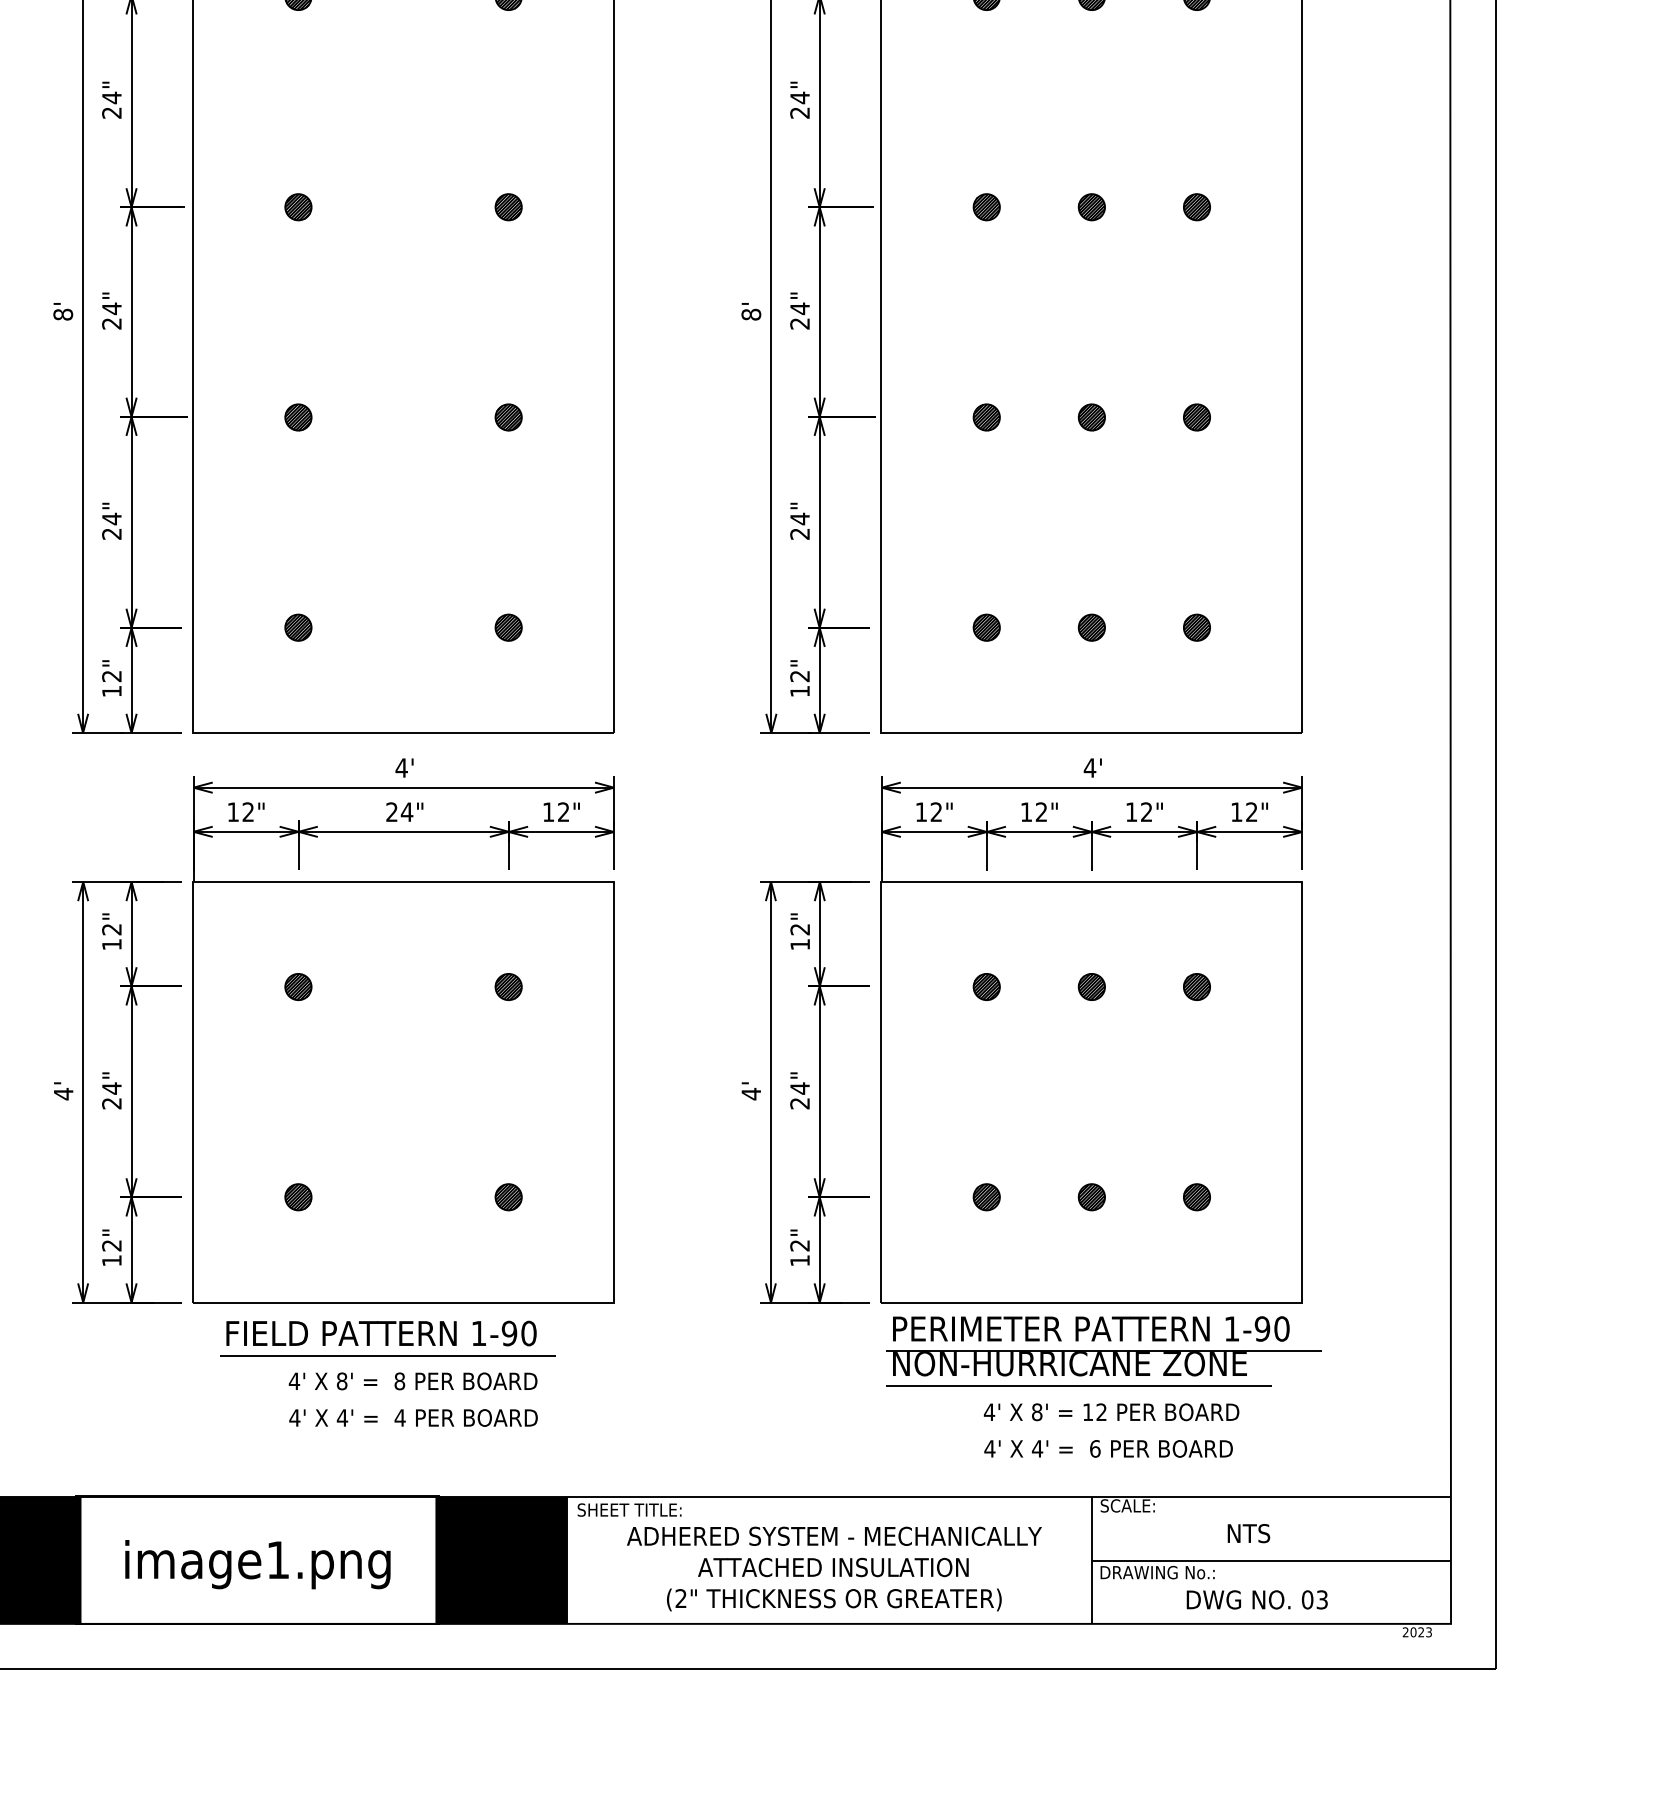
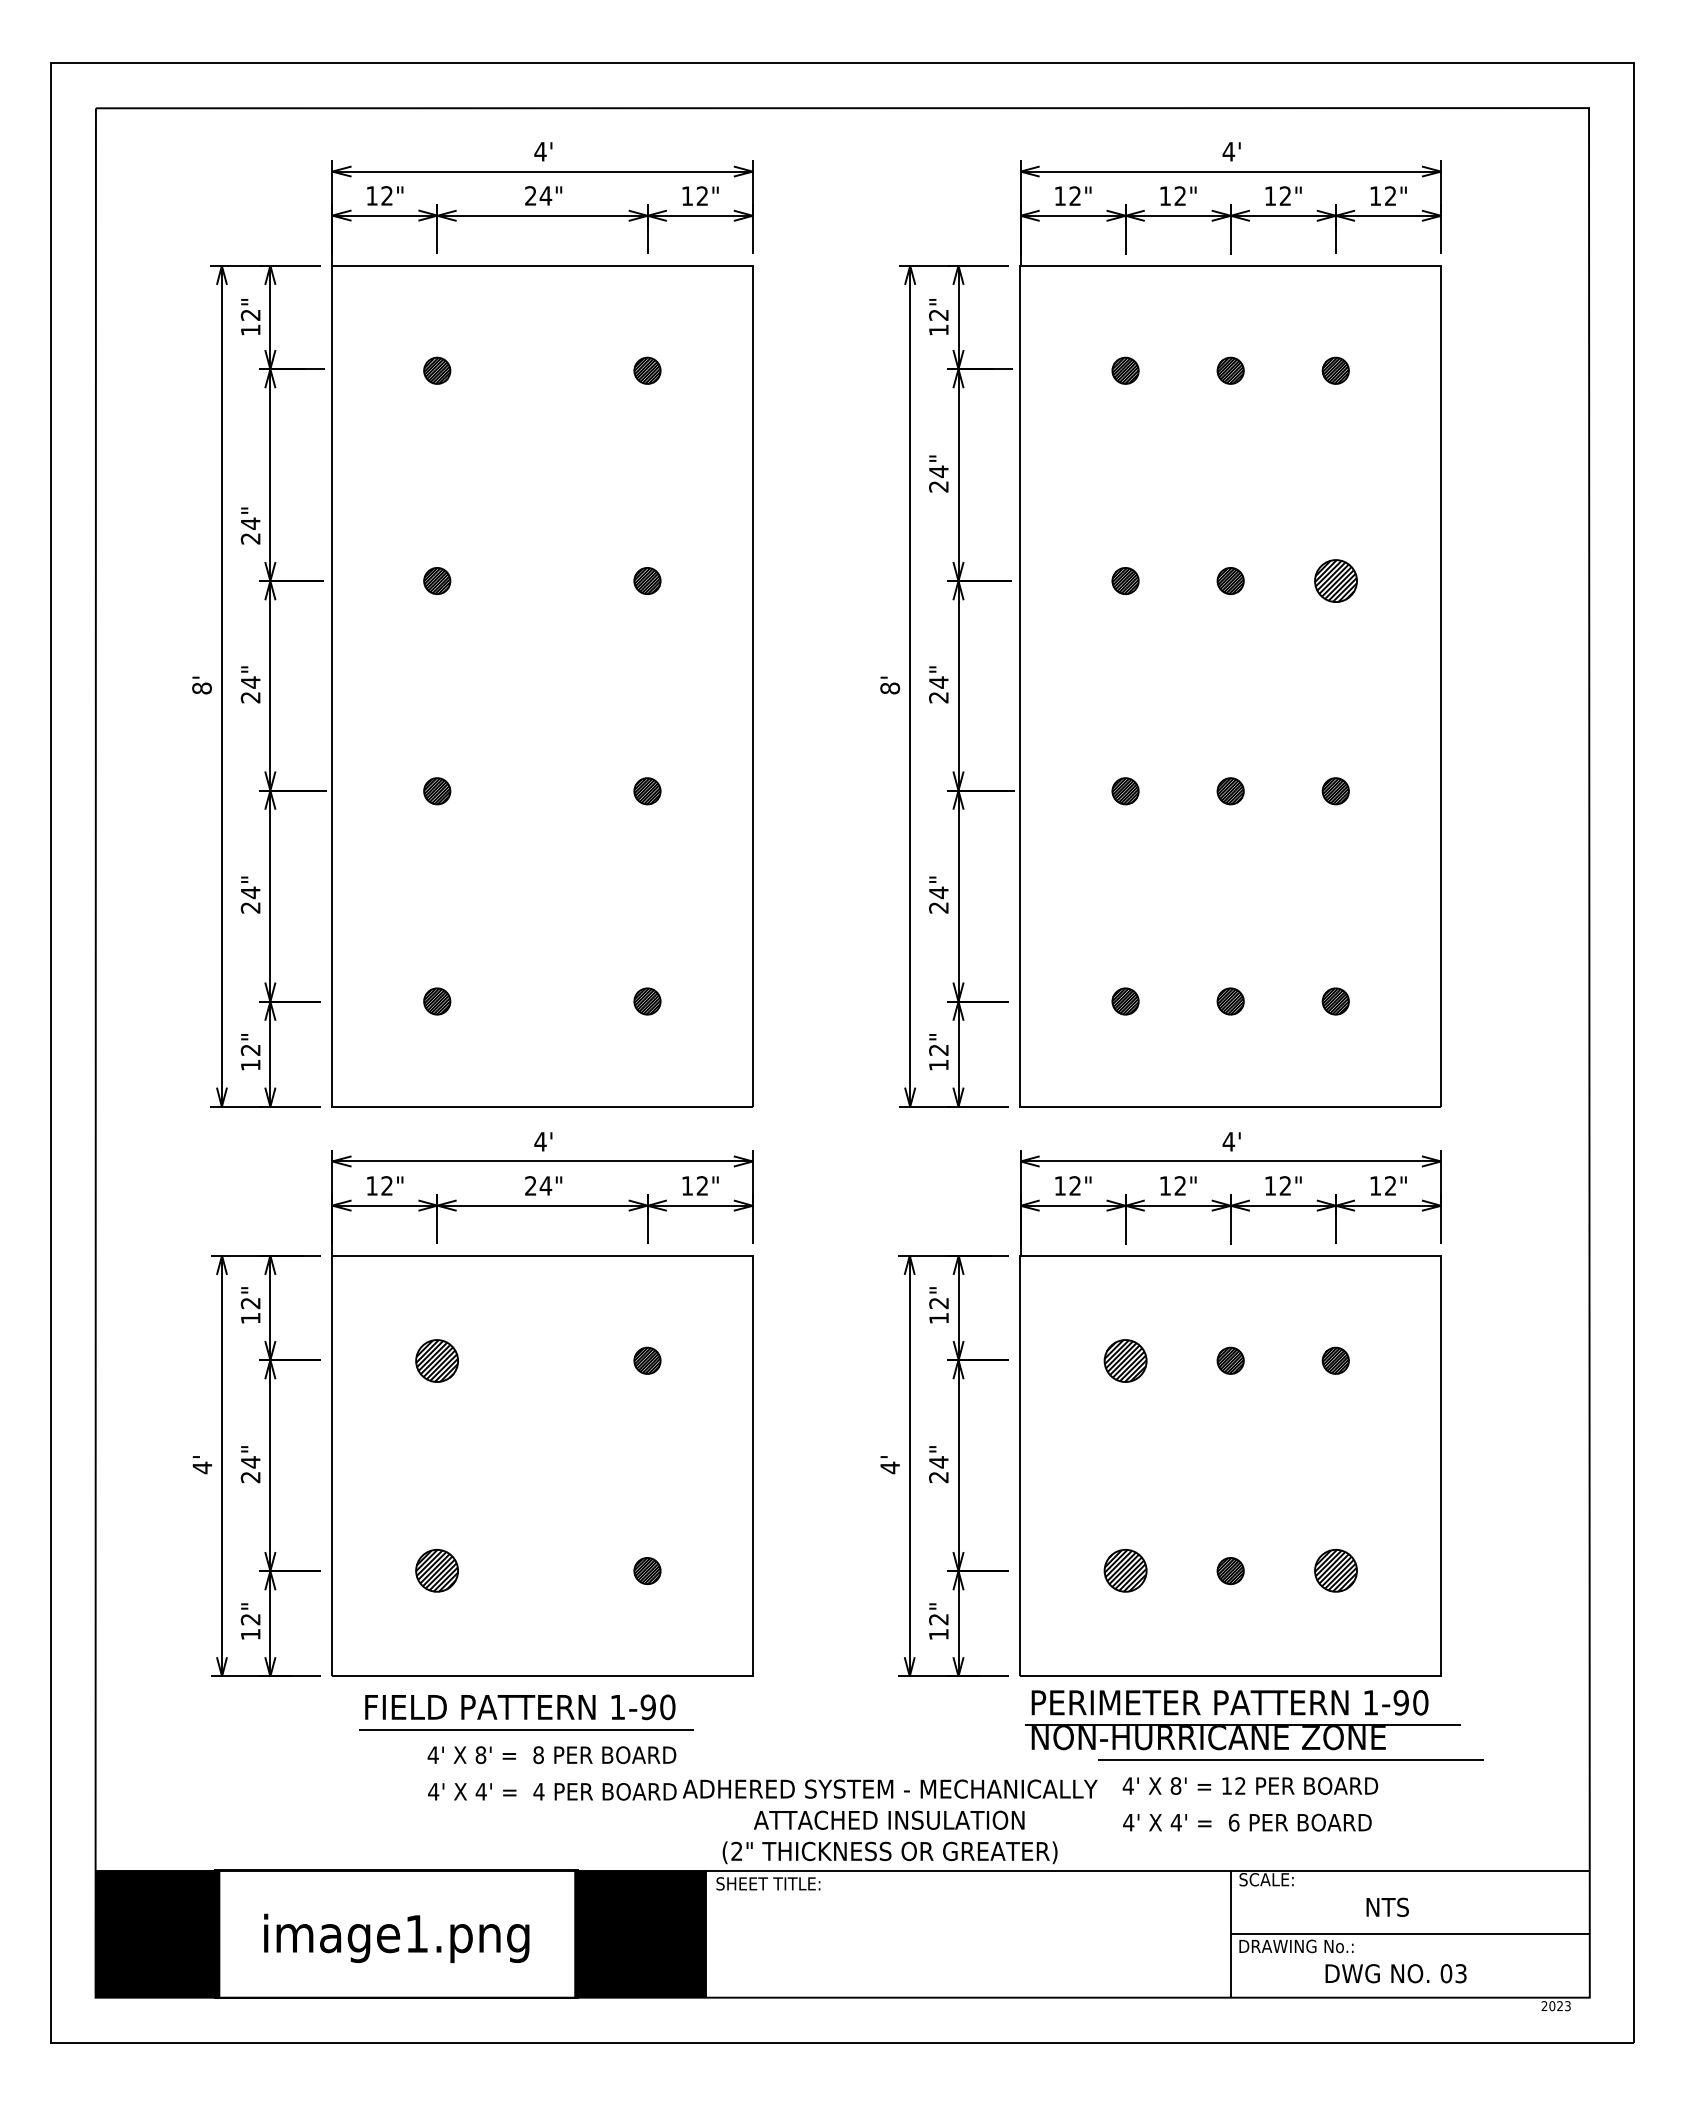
text: (111, 99) -> (250, 525), moved
part: (1196, 206) -> (1335, 580), size x1.6
part: (298, 986) -> (437, 1360), size x1.6
part: (986, 986) -> (1125, 1360), size x1.6
part: (298, 1197) -> (437, 1571), size x1.6
part: (986, 1197) -> (1125, 1571), size x1.6
part: (1196, 1197) -> (1335, 1571), size x1.6
line: (1078, 1385) -> (1290, 1759), moved
text: (833, 1568) -> (889, 1821), moved

